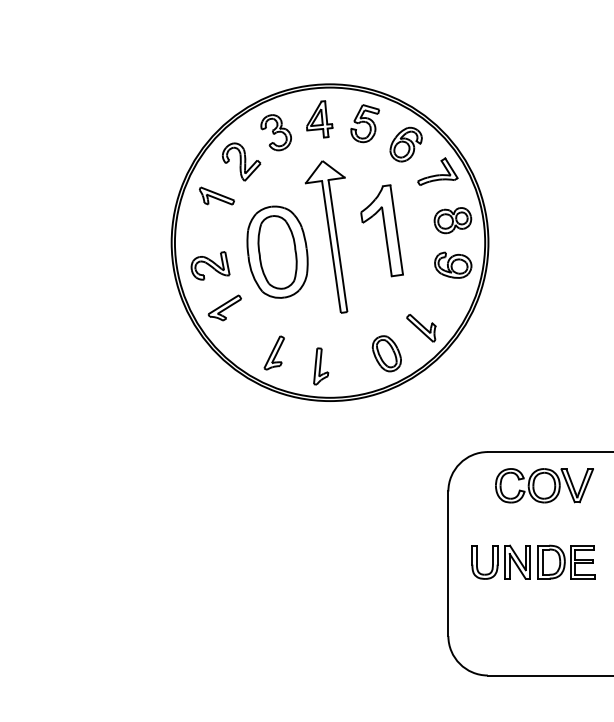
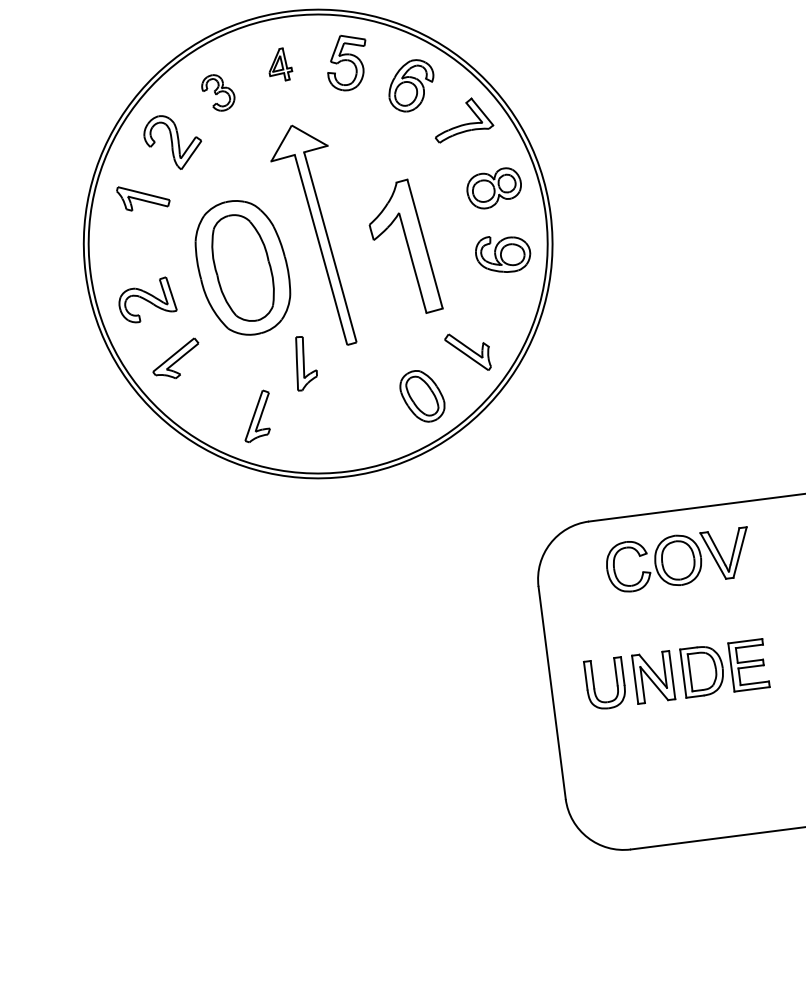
part: (319, 119) -> (279, 65), size x0.6
part: (275, 132) -> (217, 92), size x0.7
part: (381, 230) -> (402, 247), moved
part: (321, 366) -> (305, 363), moved

